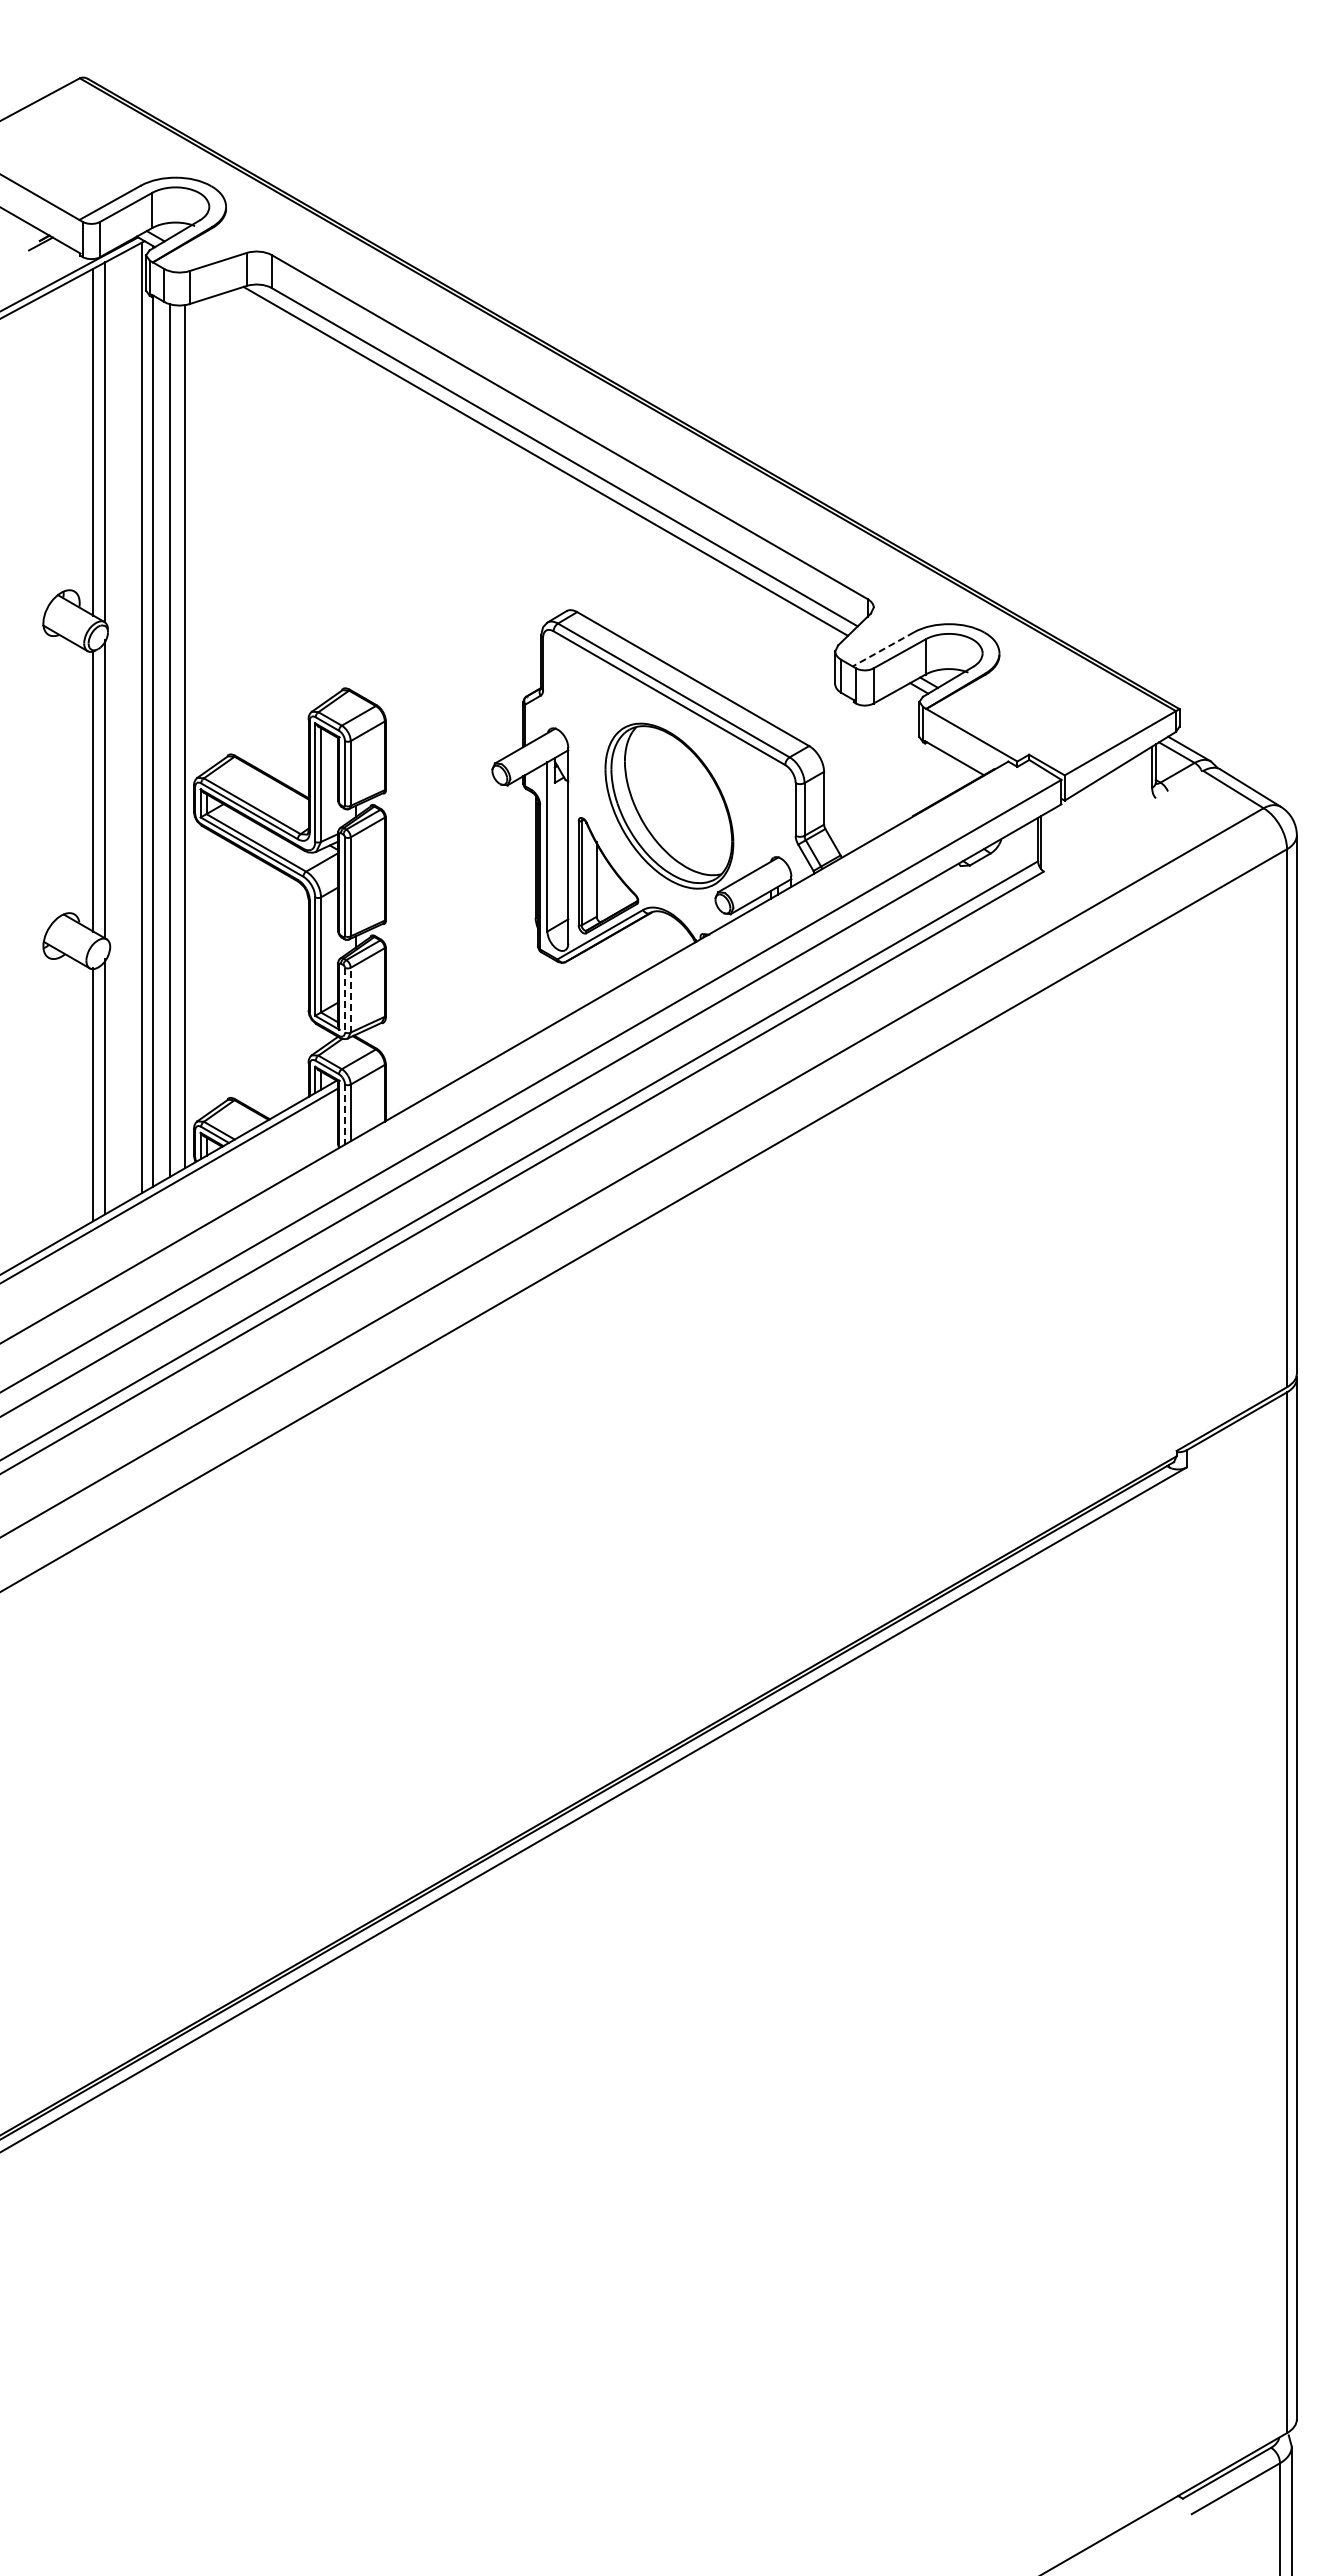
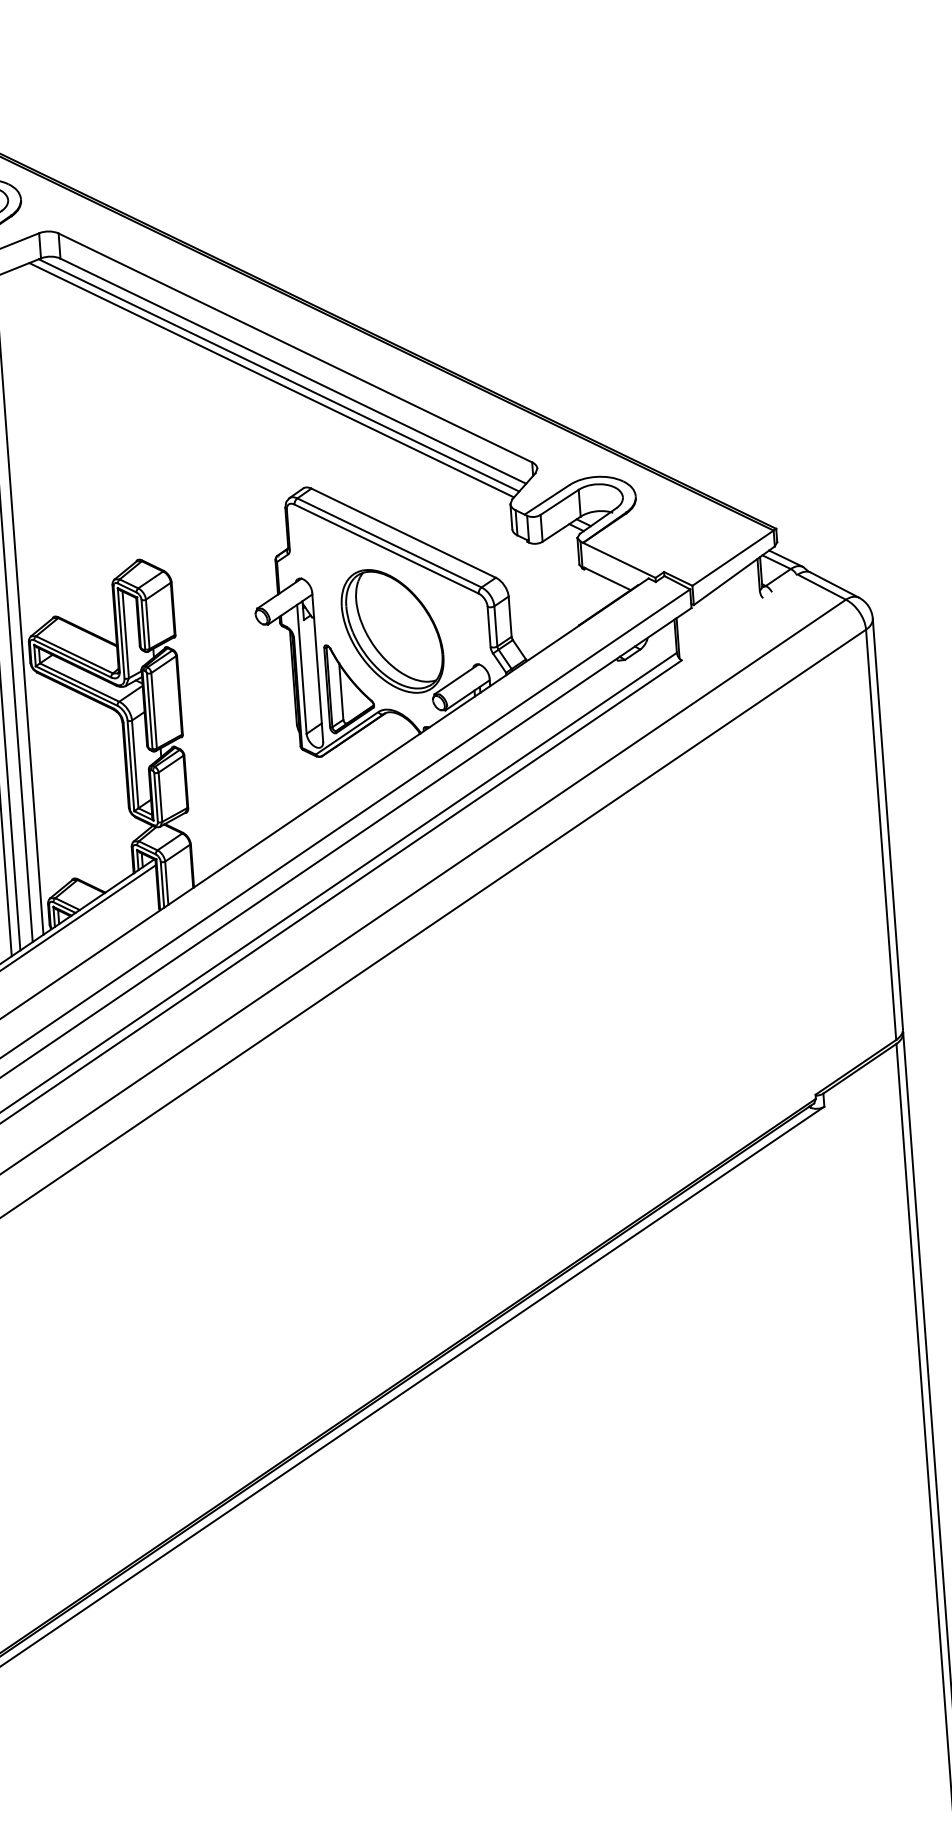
line: (535, 466) -> (271, 379), added
line: (882, 649) -> (546, 500), dashed -> solid
line: (350, 999) -> (160, 796), dashed -> solid
line: (344, 1000) -> (155, 797), dashed -> solid
line: (344, 1115) -> (162, 885), dashed -> solid

